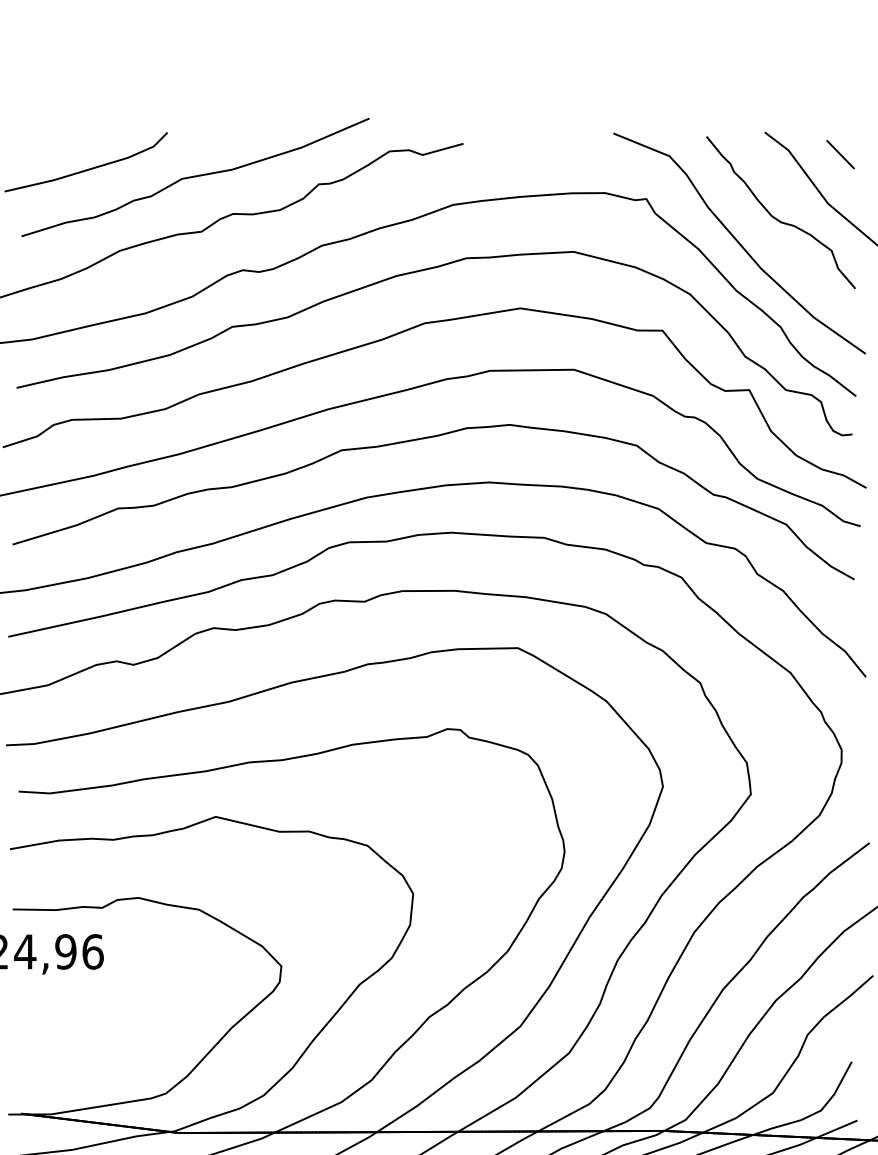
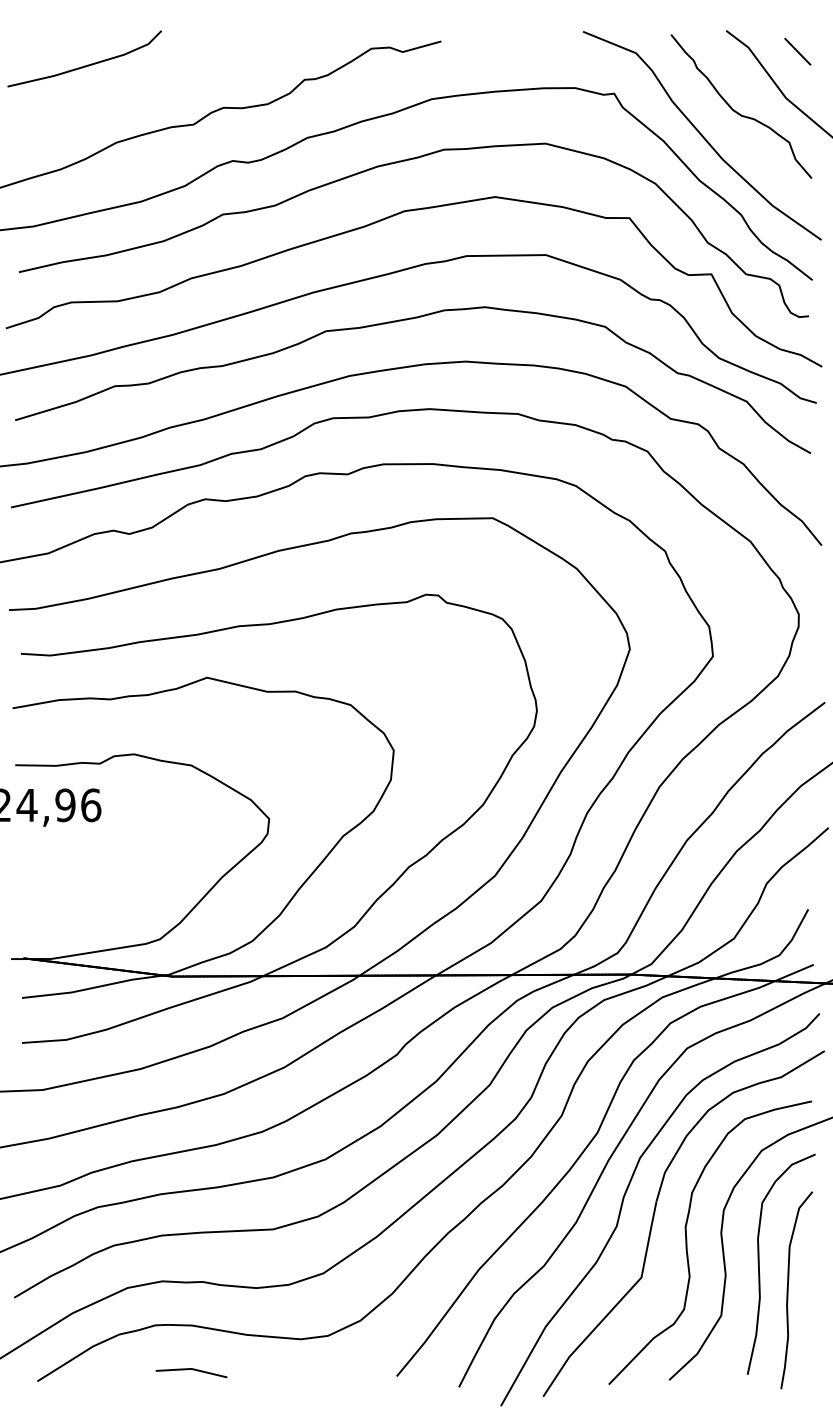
curve: (194, 177) -> (187, 73), removed

